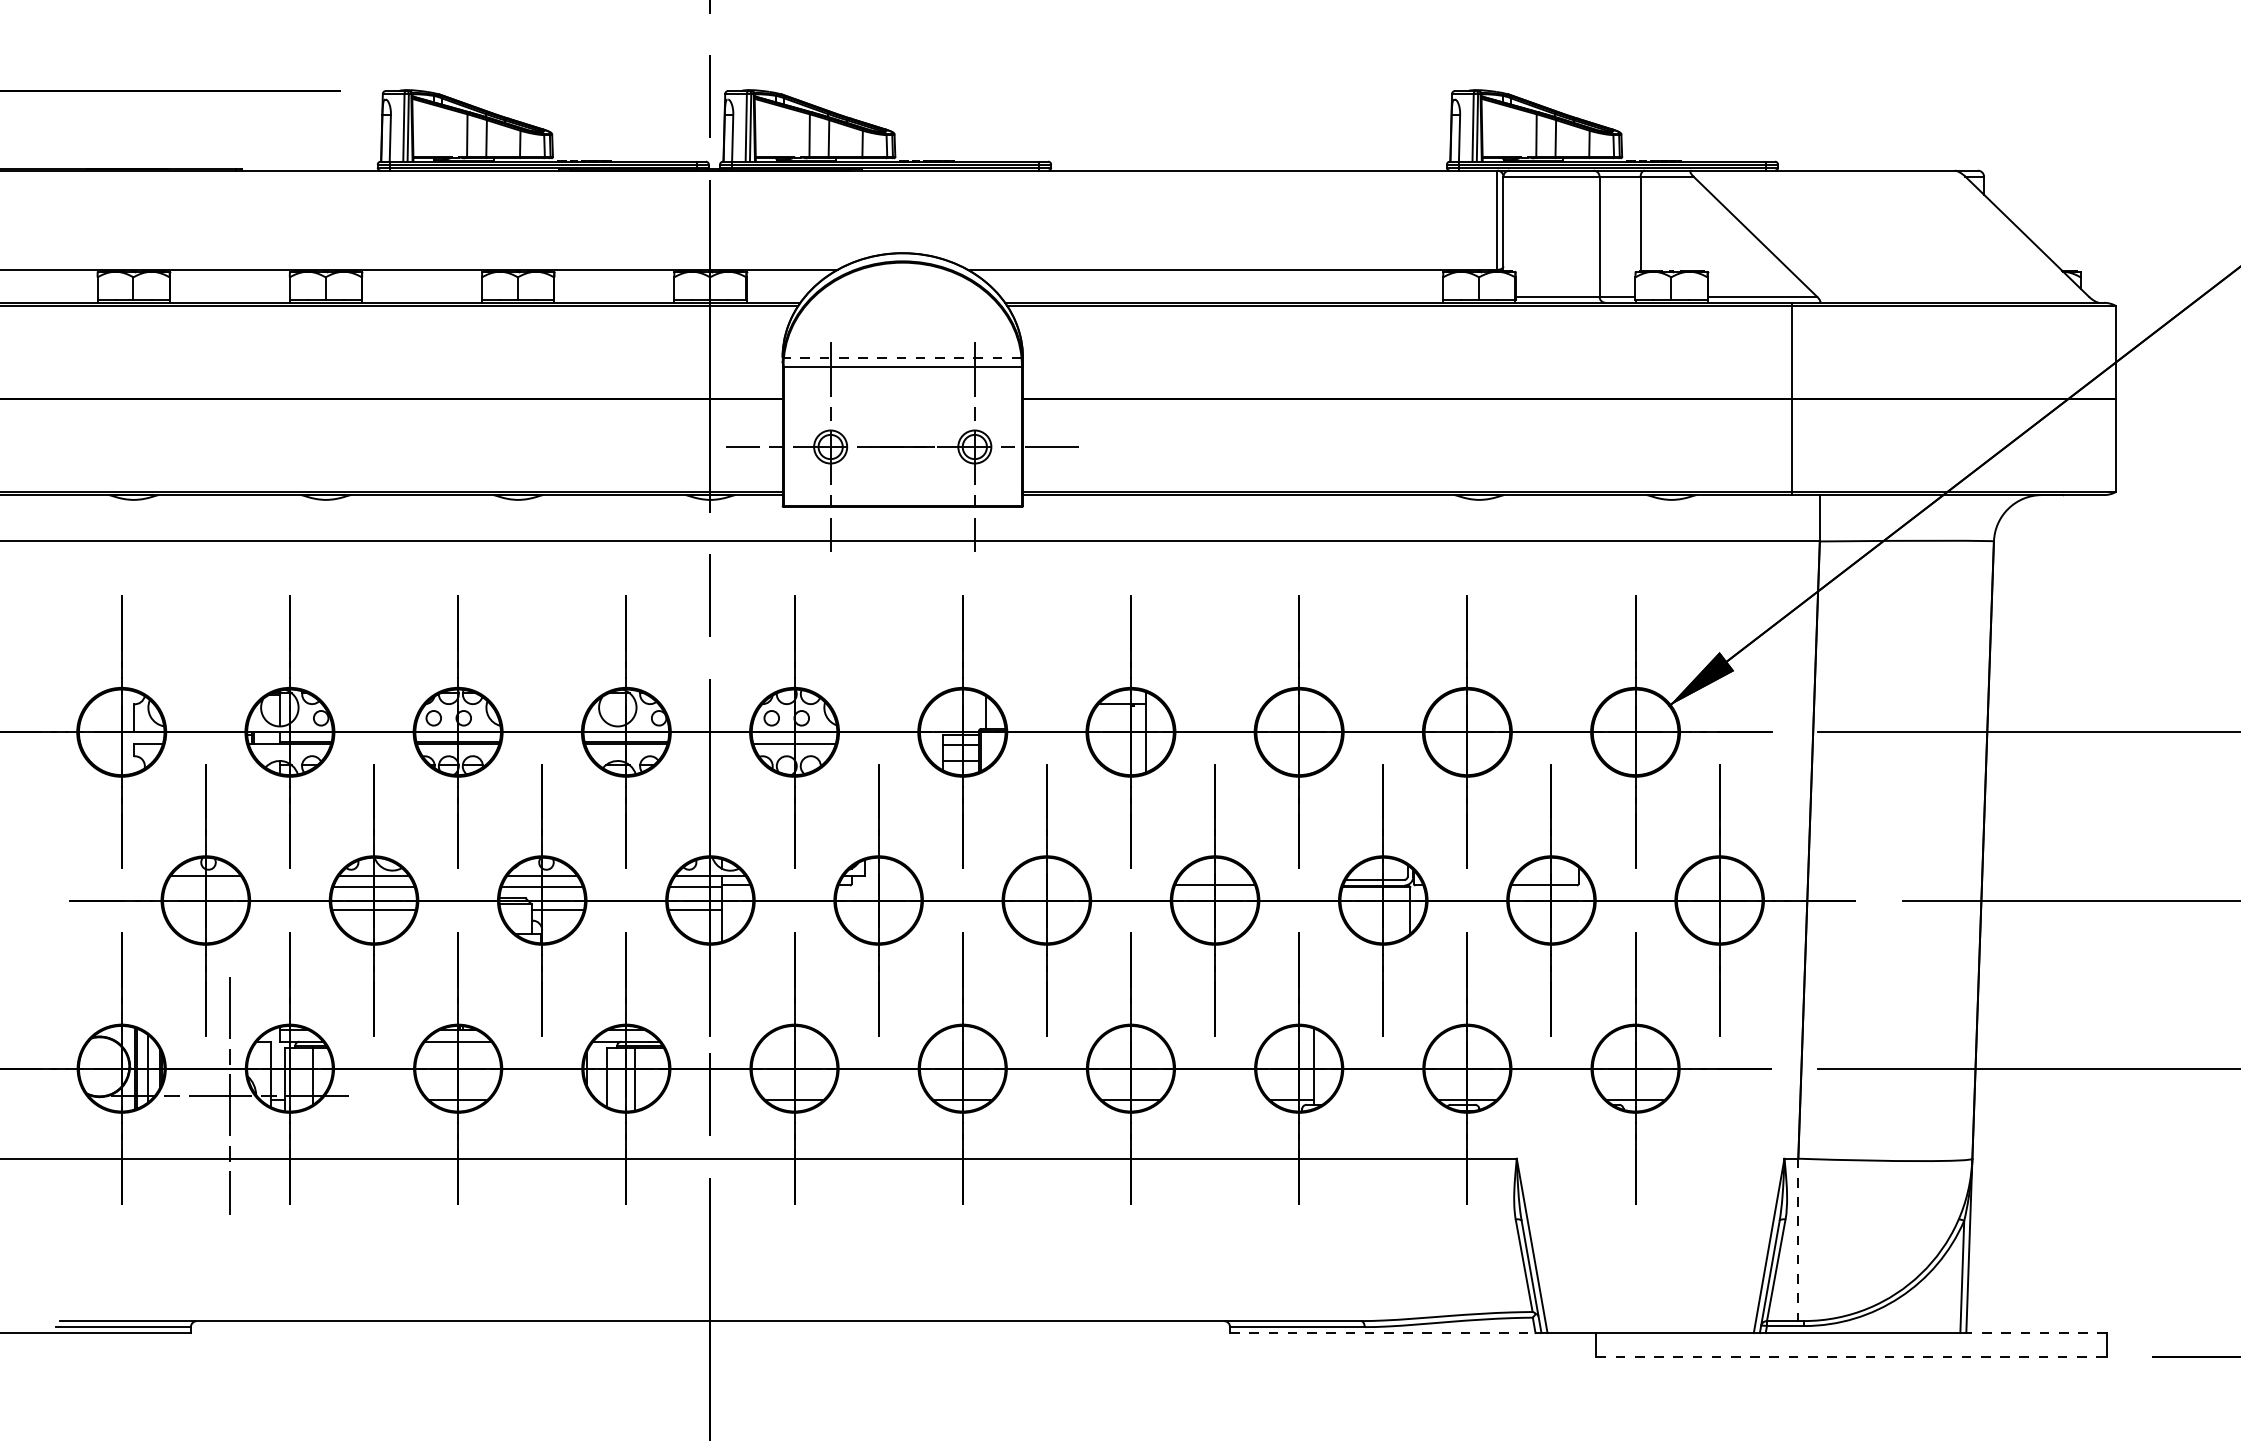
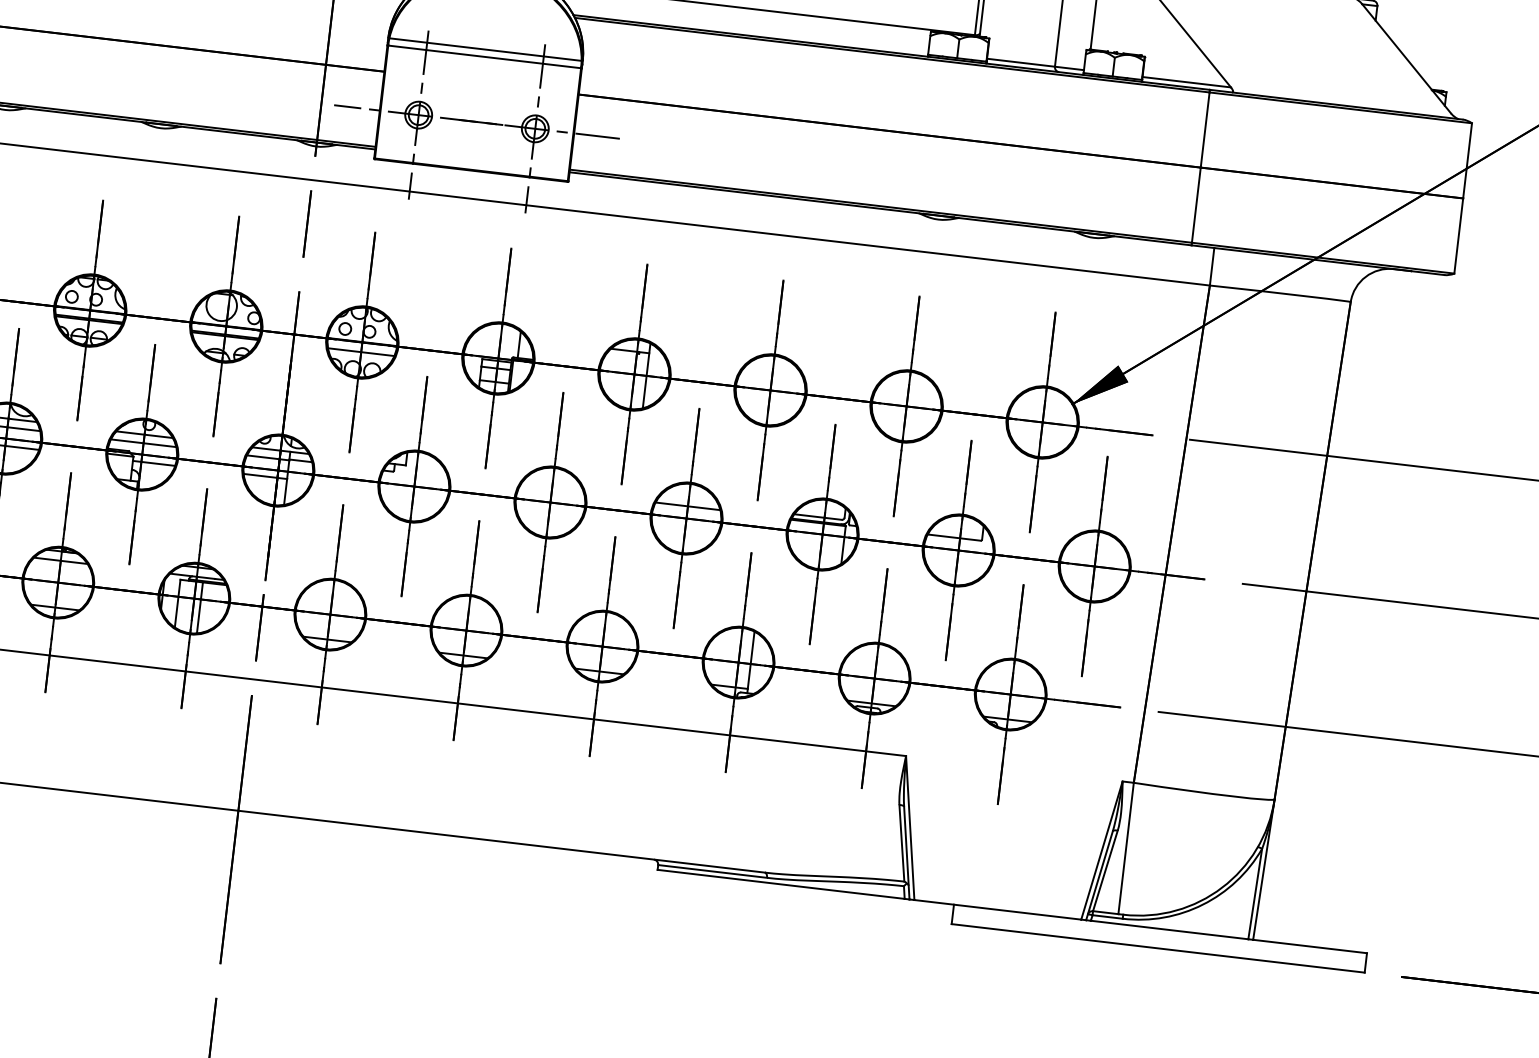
line: (902, 357) -> (485, 49), dashed -> solid
line: (1798, 1240) -> (1126, 848), dashed -> solid
line: (1382, 1333) -> (780, 884), dashed -> solid
line: (2036, 1333) -> (1309, 946), dashed -> solid
line: (1852, 1357) -> (1158, 948), dashed -> solid

